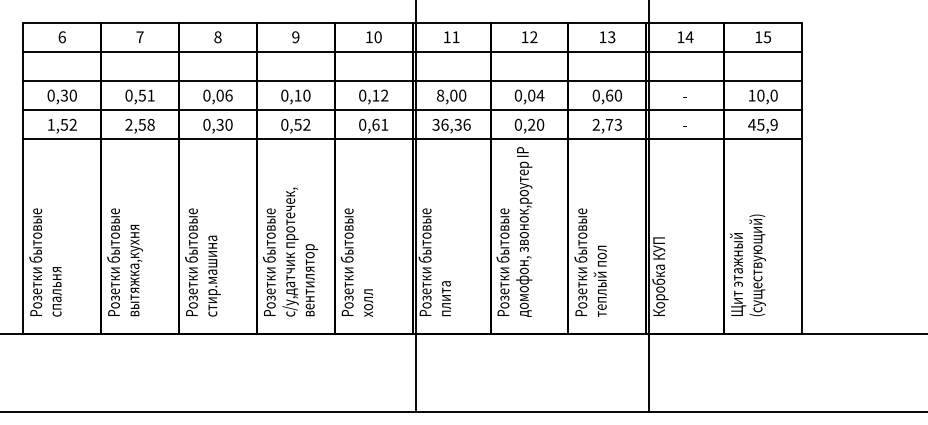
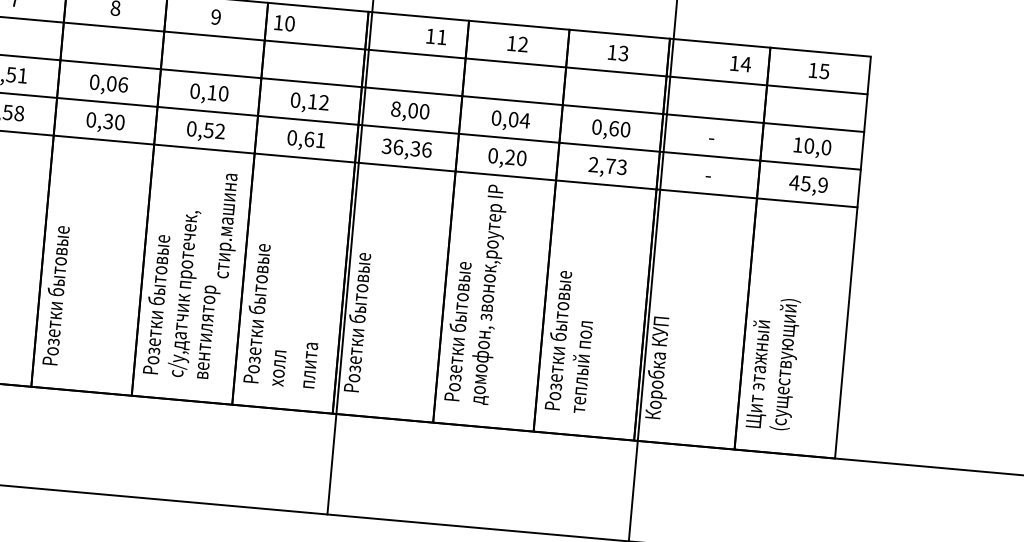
text: (451, 36) -> (436, 35), moved
text: (685, 36) -> (740, 63), moved
text: (373, 37) -> (284, 23), moved
text: (214, 275) -> (229, 225), moved
text: (446, 298) -> (310, 365), moved

